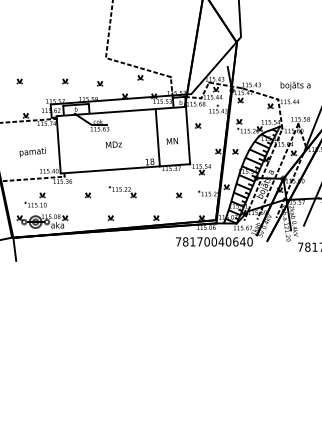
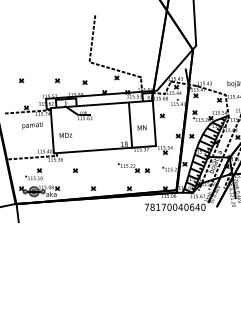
text: (113, 144) -> (65, 135), moved
text: (32, 152) -> (32, 125), moved
part: (122, 192) -> (128, 168), moved

